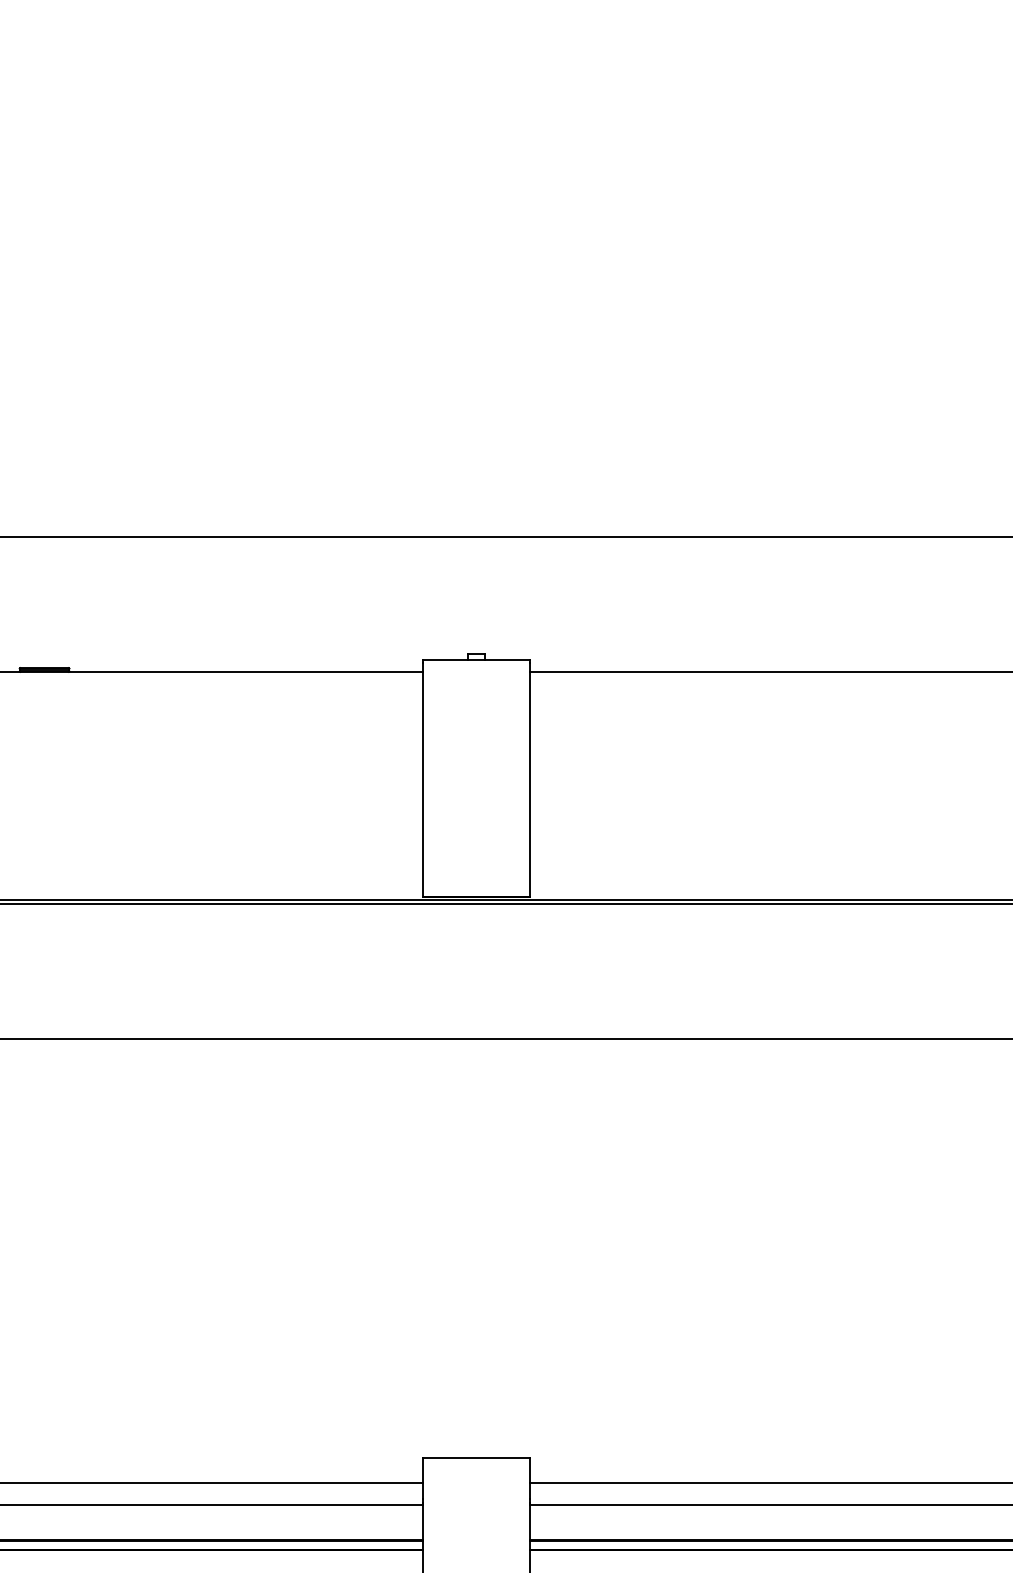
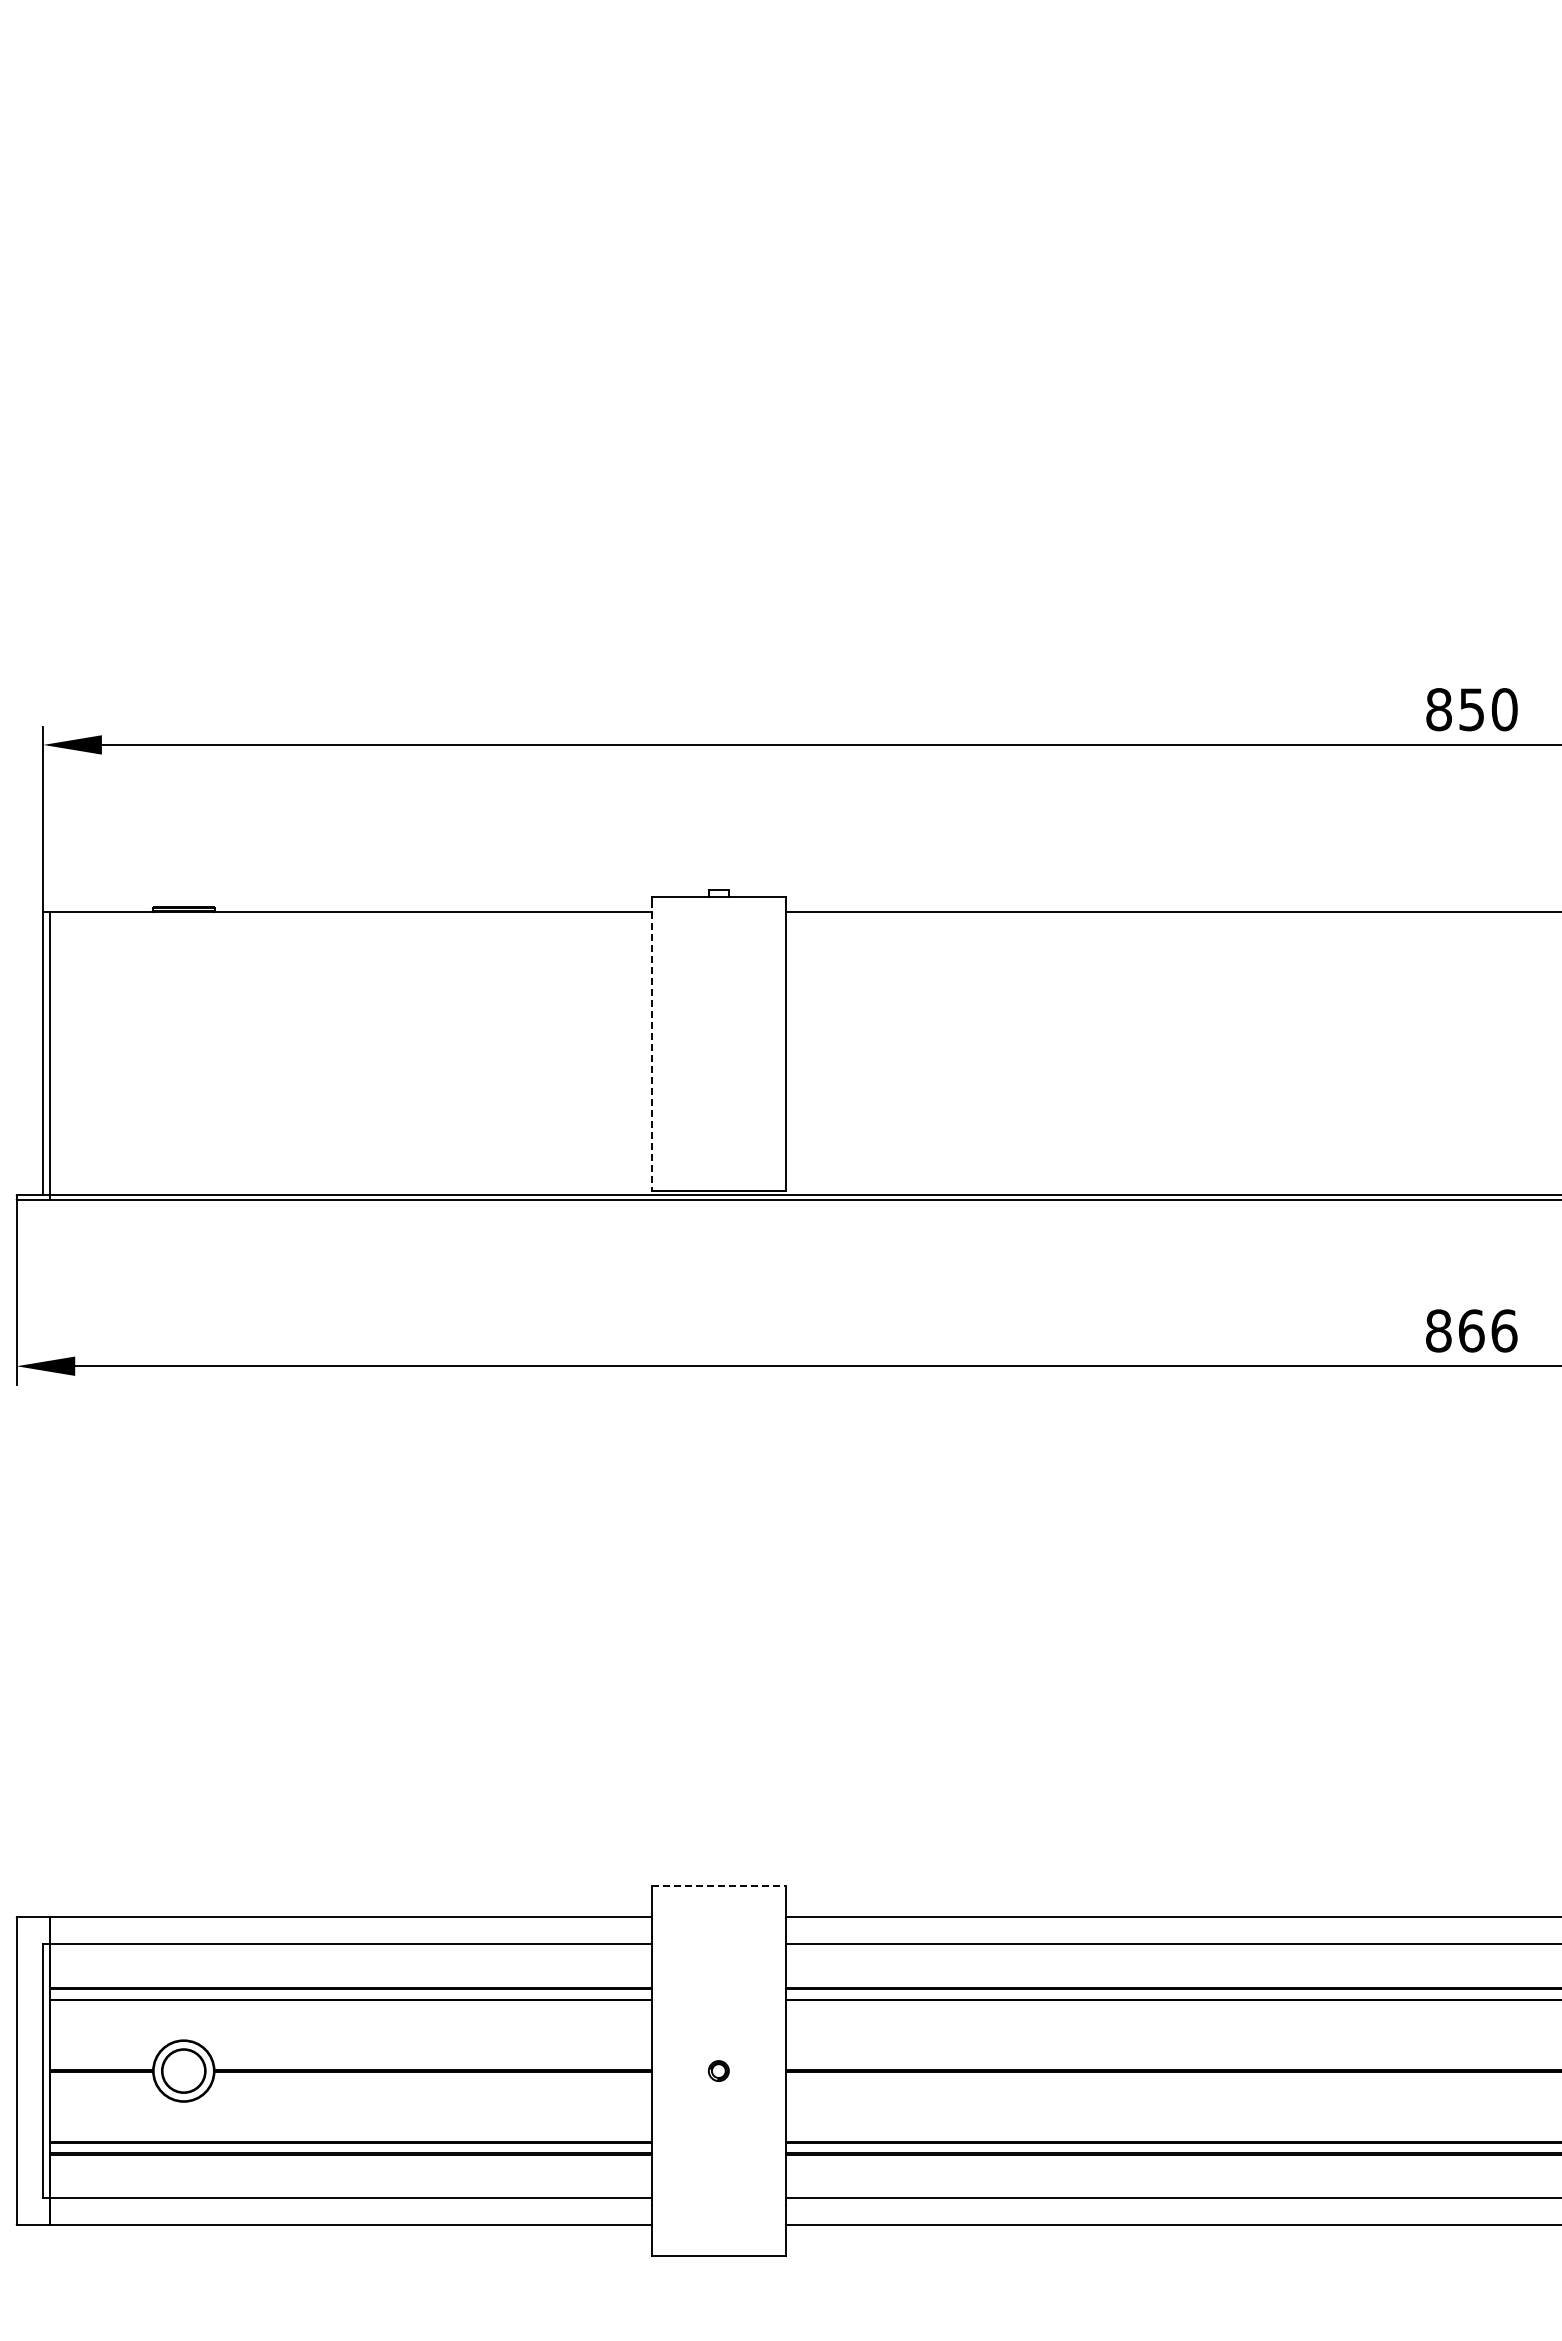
line: (422, 779) -> (651, 1045), solid -> dashed
line: (476, 1458) -> (718, 1886), solid -> dashed

